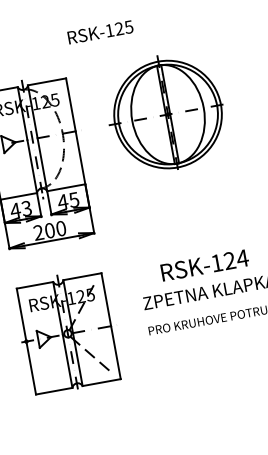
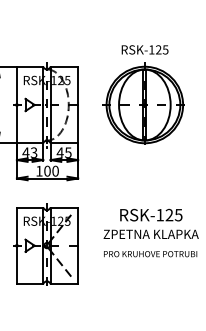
text: (99, 31) -> (144, 49), moved
text: (38, 231) -> (39, 170), 200 -> 100
text: (242, 259) -> (178, 215), RSK-124 -> RSK-125

